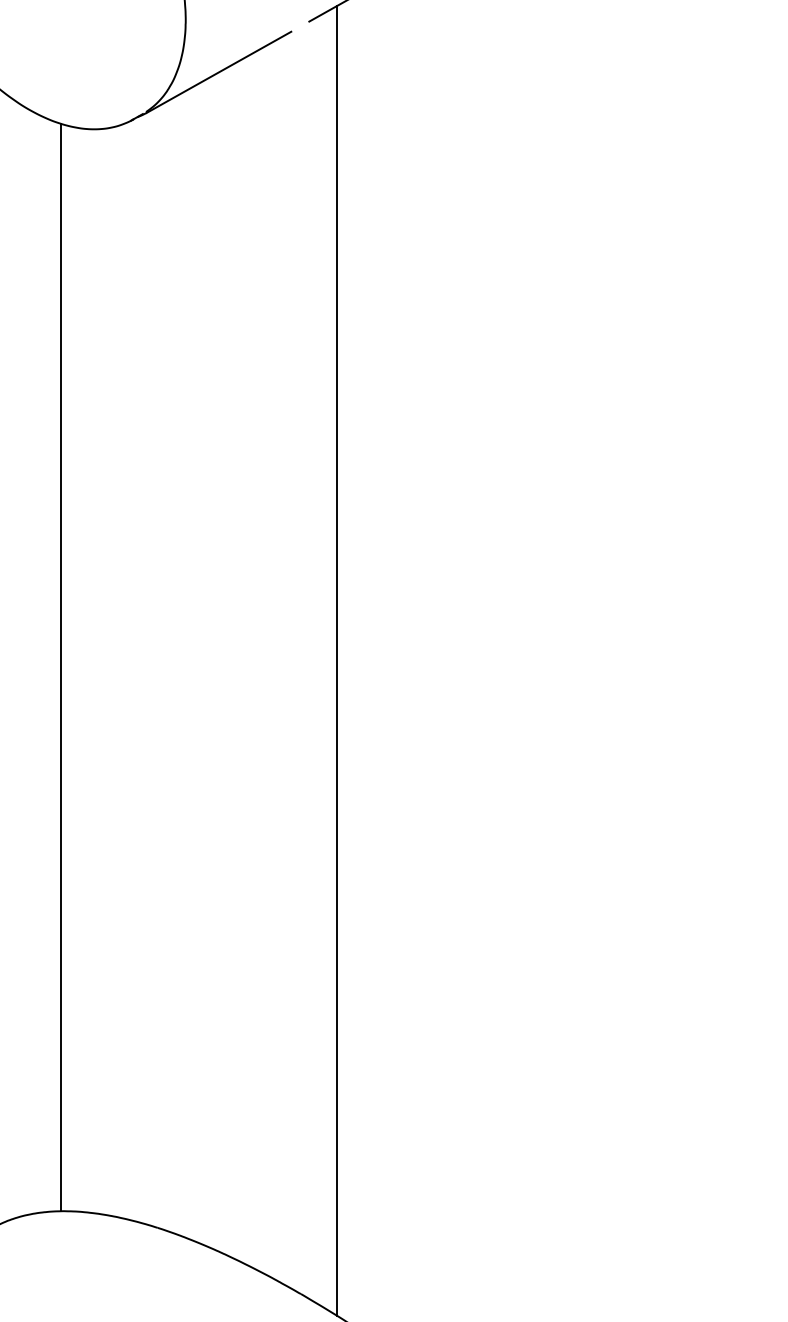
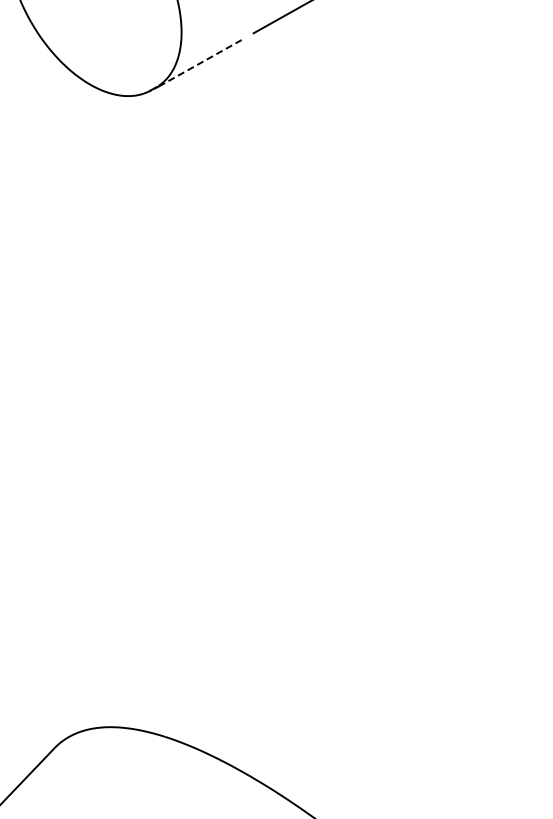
line: (219, 71) -> (201, 62), solid -> dashed
line: (336, 661) -> (269, 406), removed
line: (60, 666) -> (108, 409), removed

